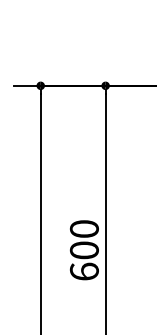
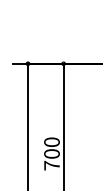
text: (83, 271) -> (51, 165), 600 -> 700

